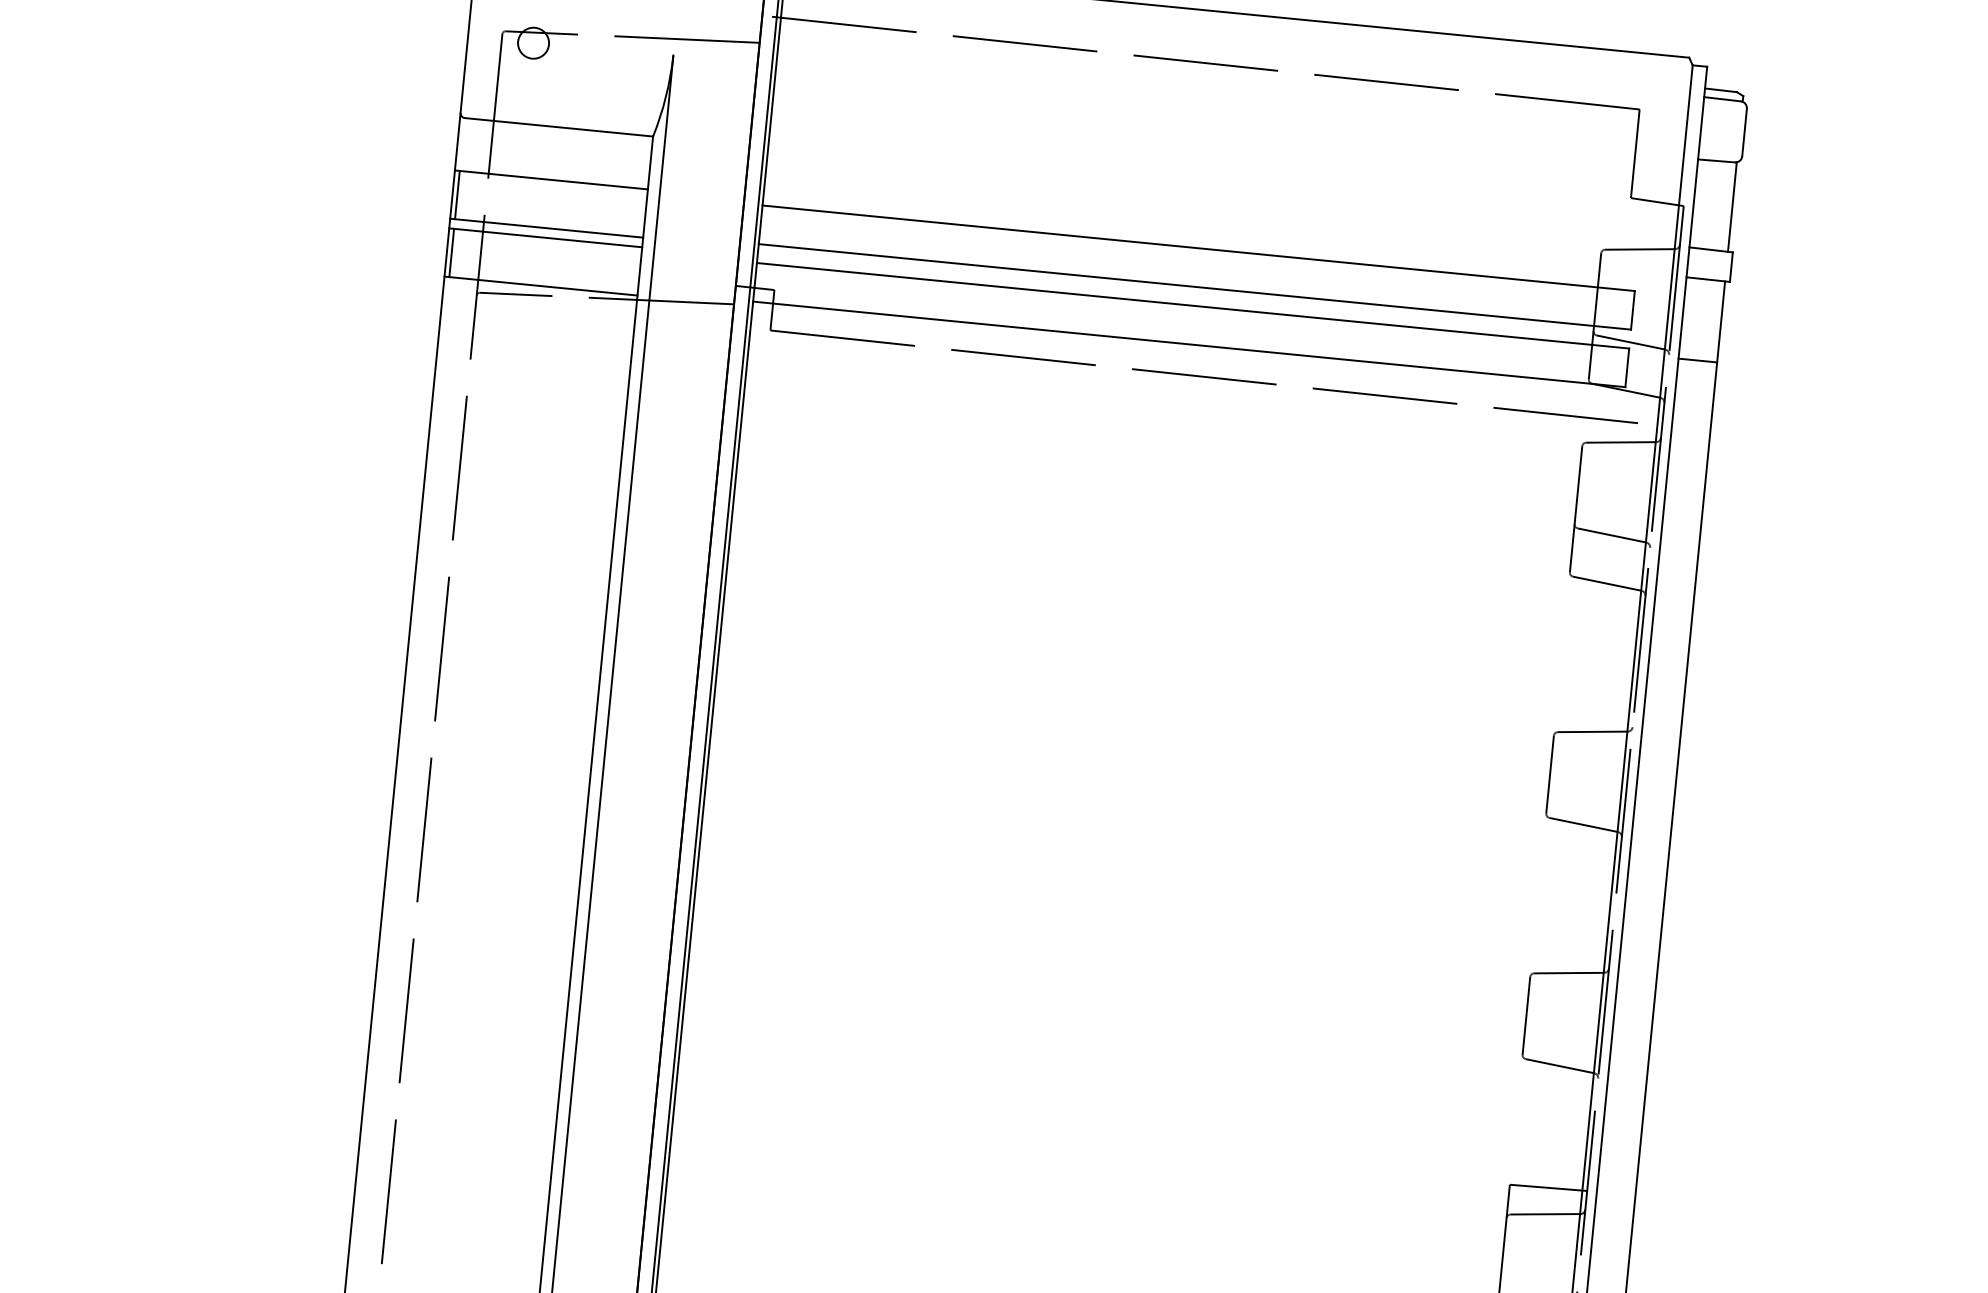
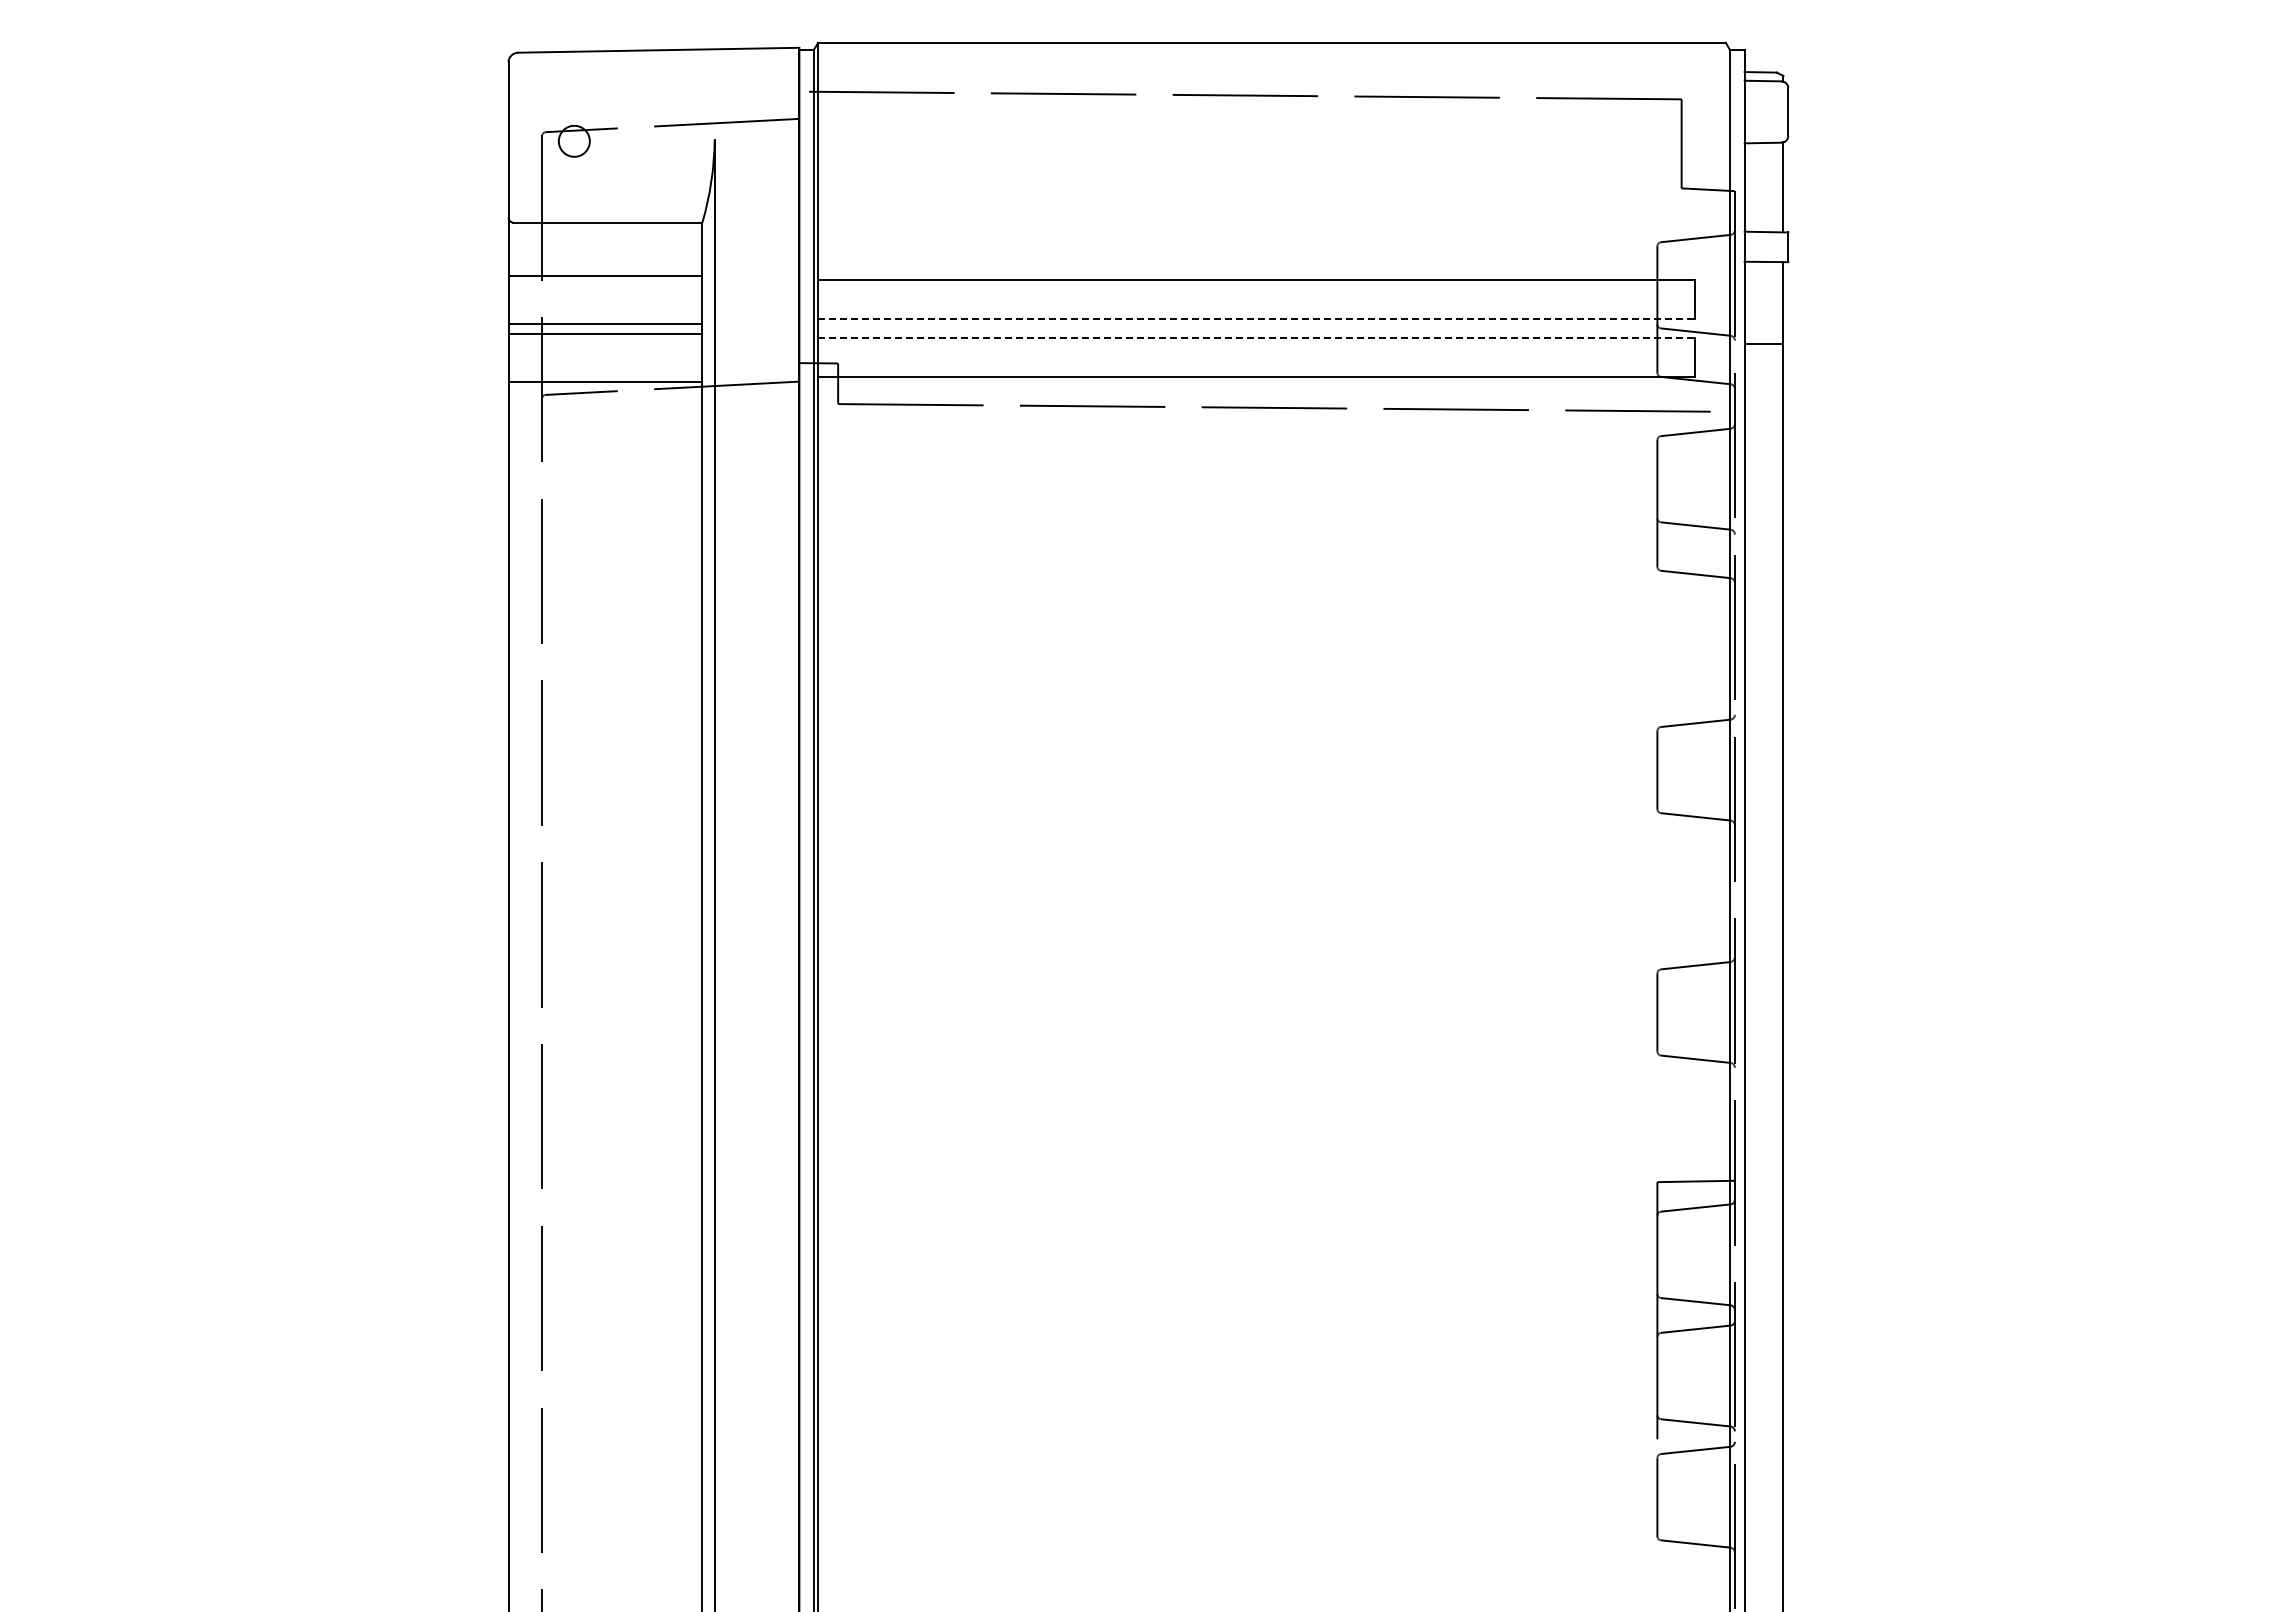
line: (457, 194) -> (513, 299), removed
line: (451, 252) -> (513, 357), removed
line: (1195, 287) -> (1256, 319), solid -> dashed
line: (1193, 306) -> (1256, 338), solid -> dashed

